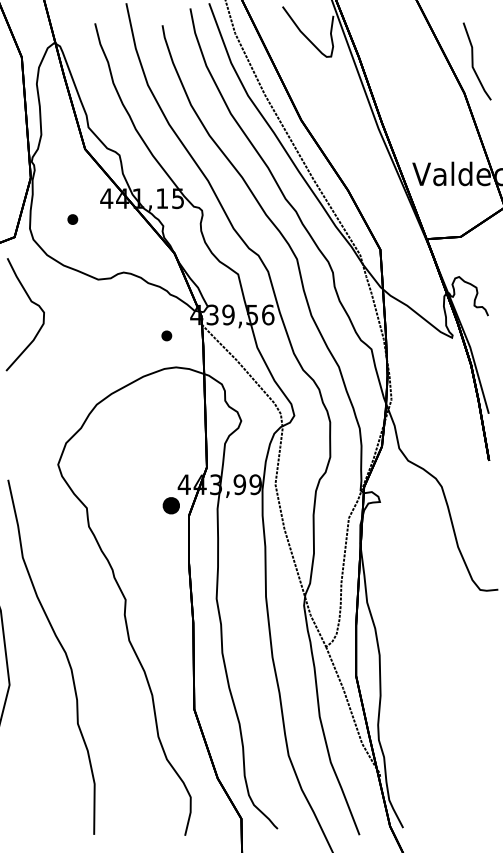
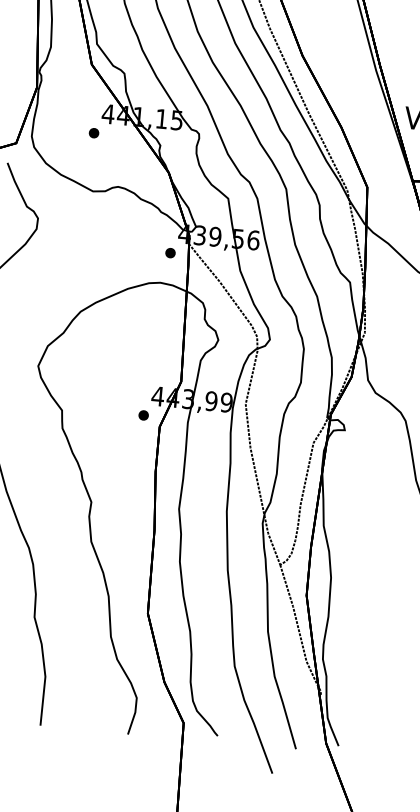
part: (72, 219) -> (93, 133), moved
part: (166, 335) -> (170, 252), moved
part: (171, 505) -> (143, 415), size x0.62

